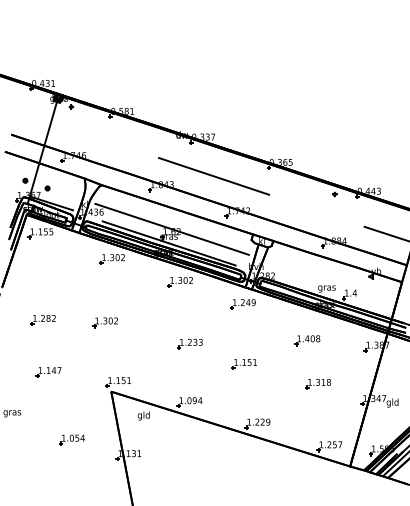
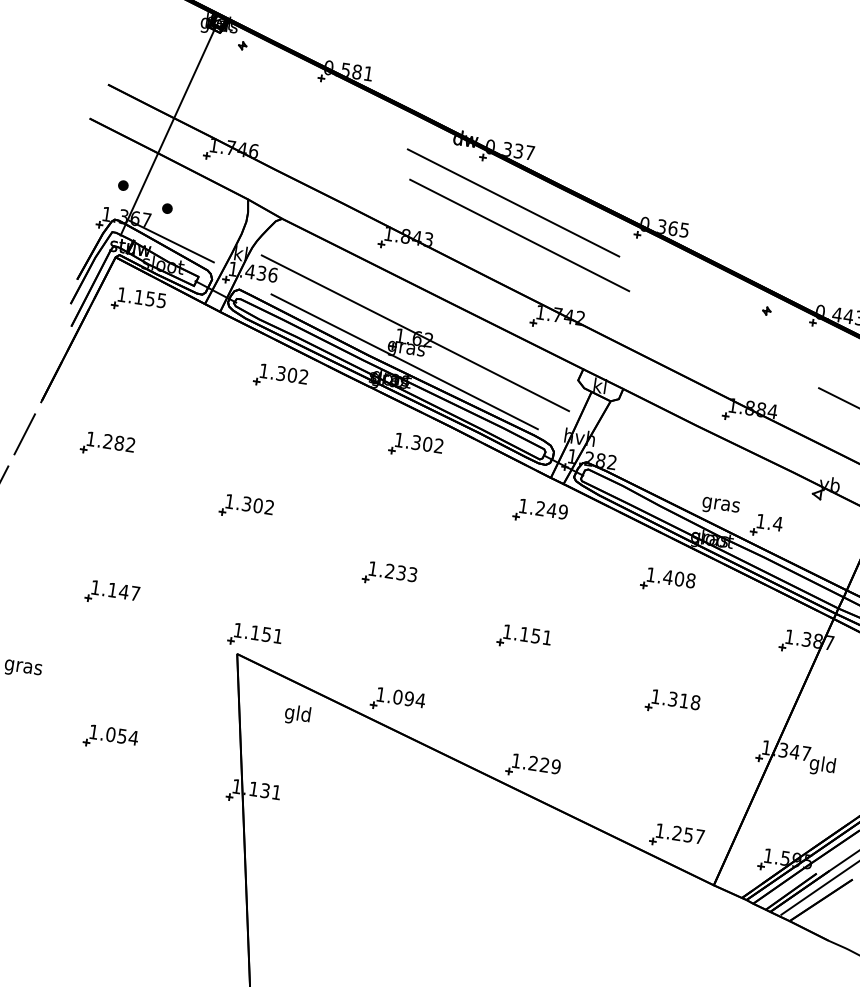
line: (208, 161) -> (512, 202), added
part: (42, 320) -> (106, 445), moved
part: (307, 340) -> (667, 580), moved
part: (189, 343) -> (388, 573), moved
part: (71, 439) -> (109, 737), moved

